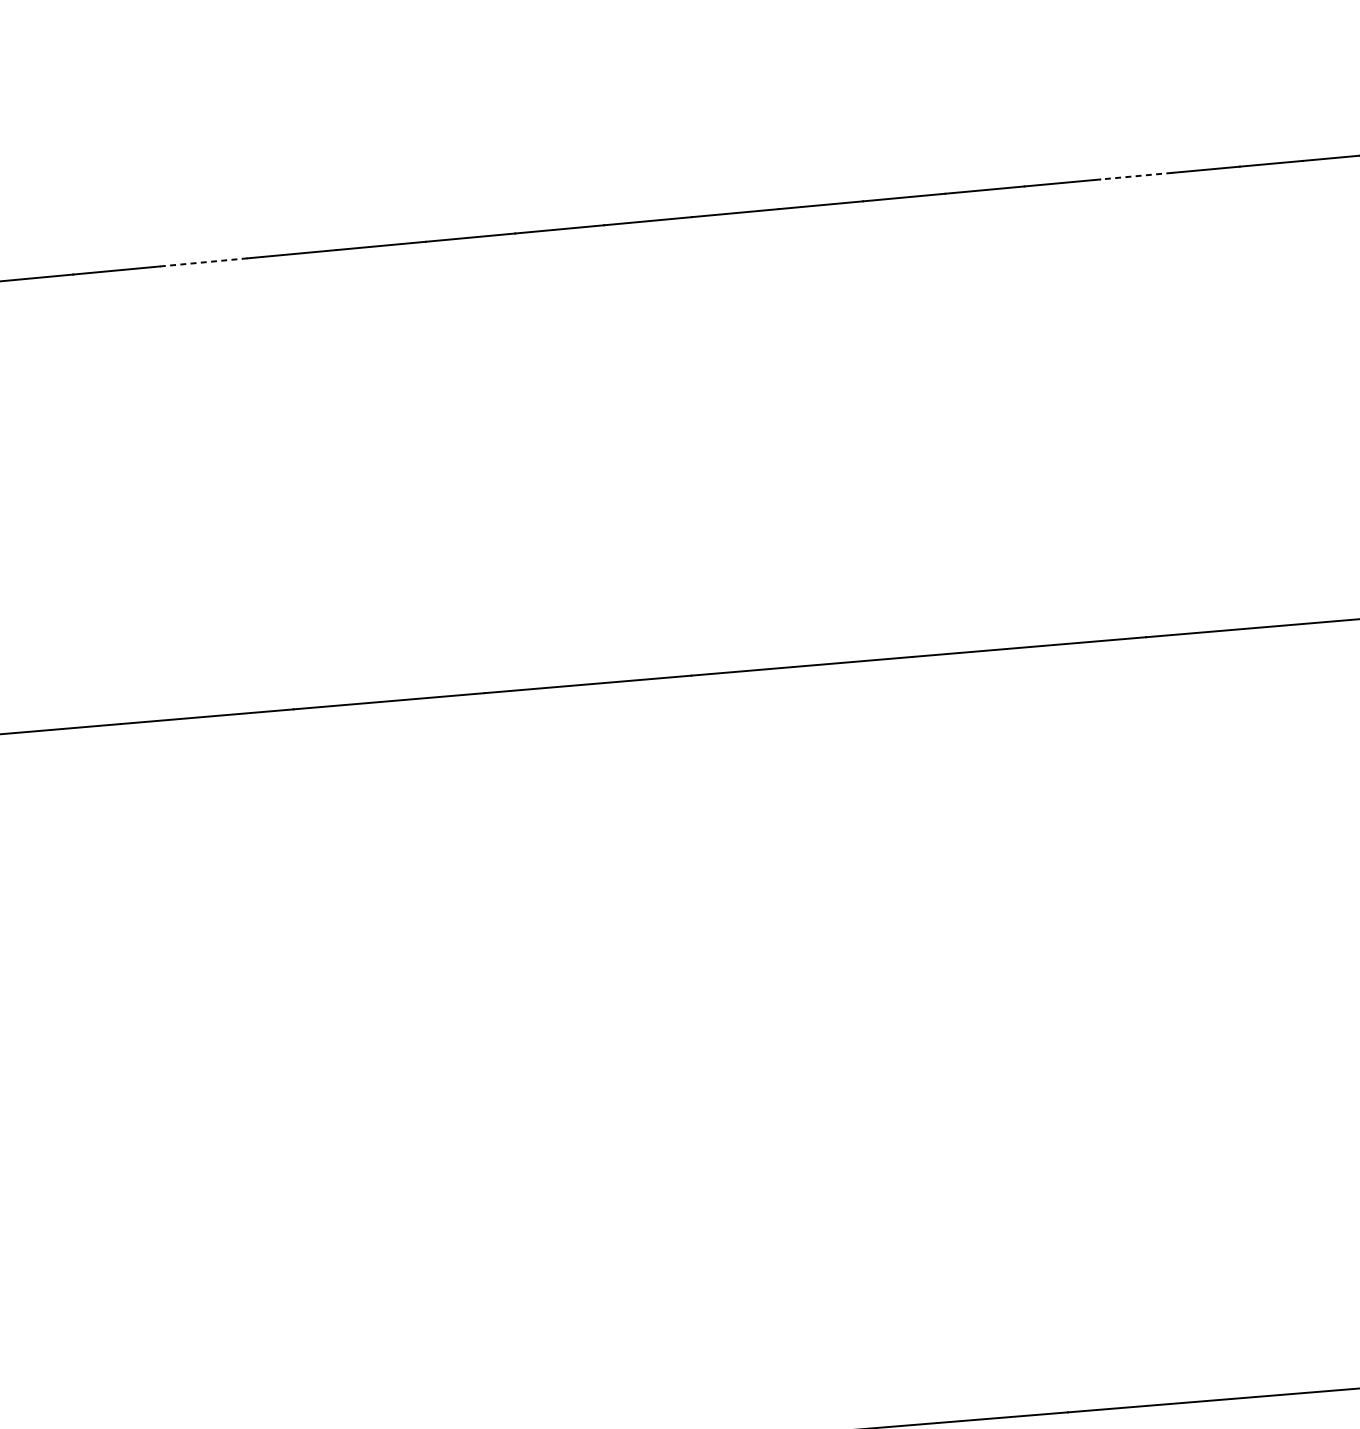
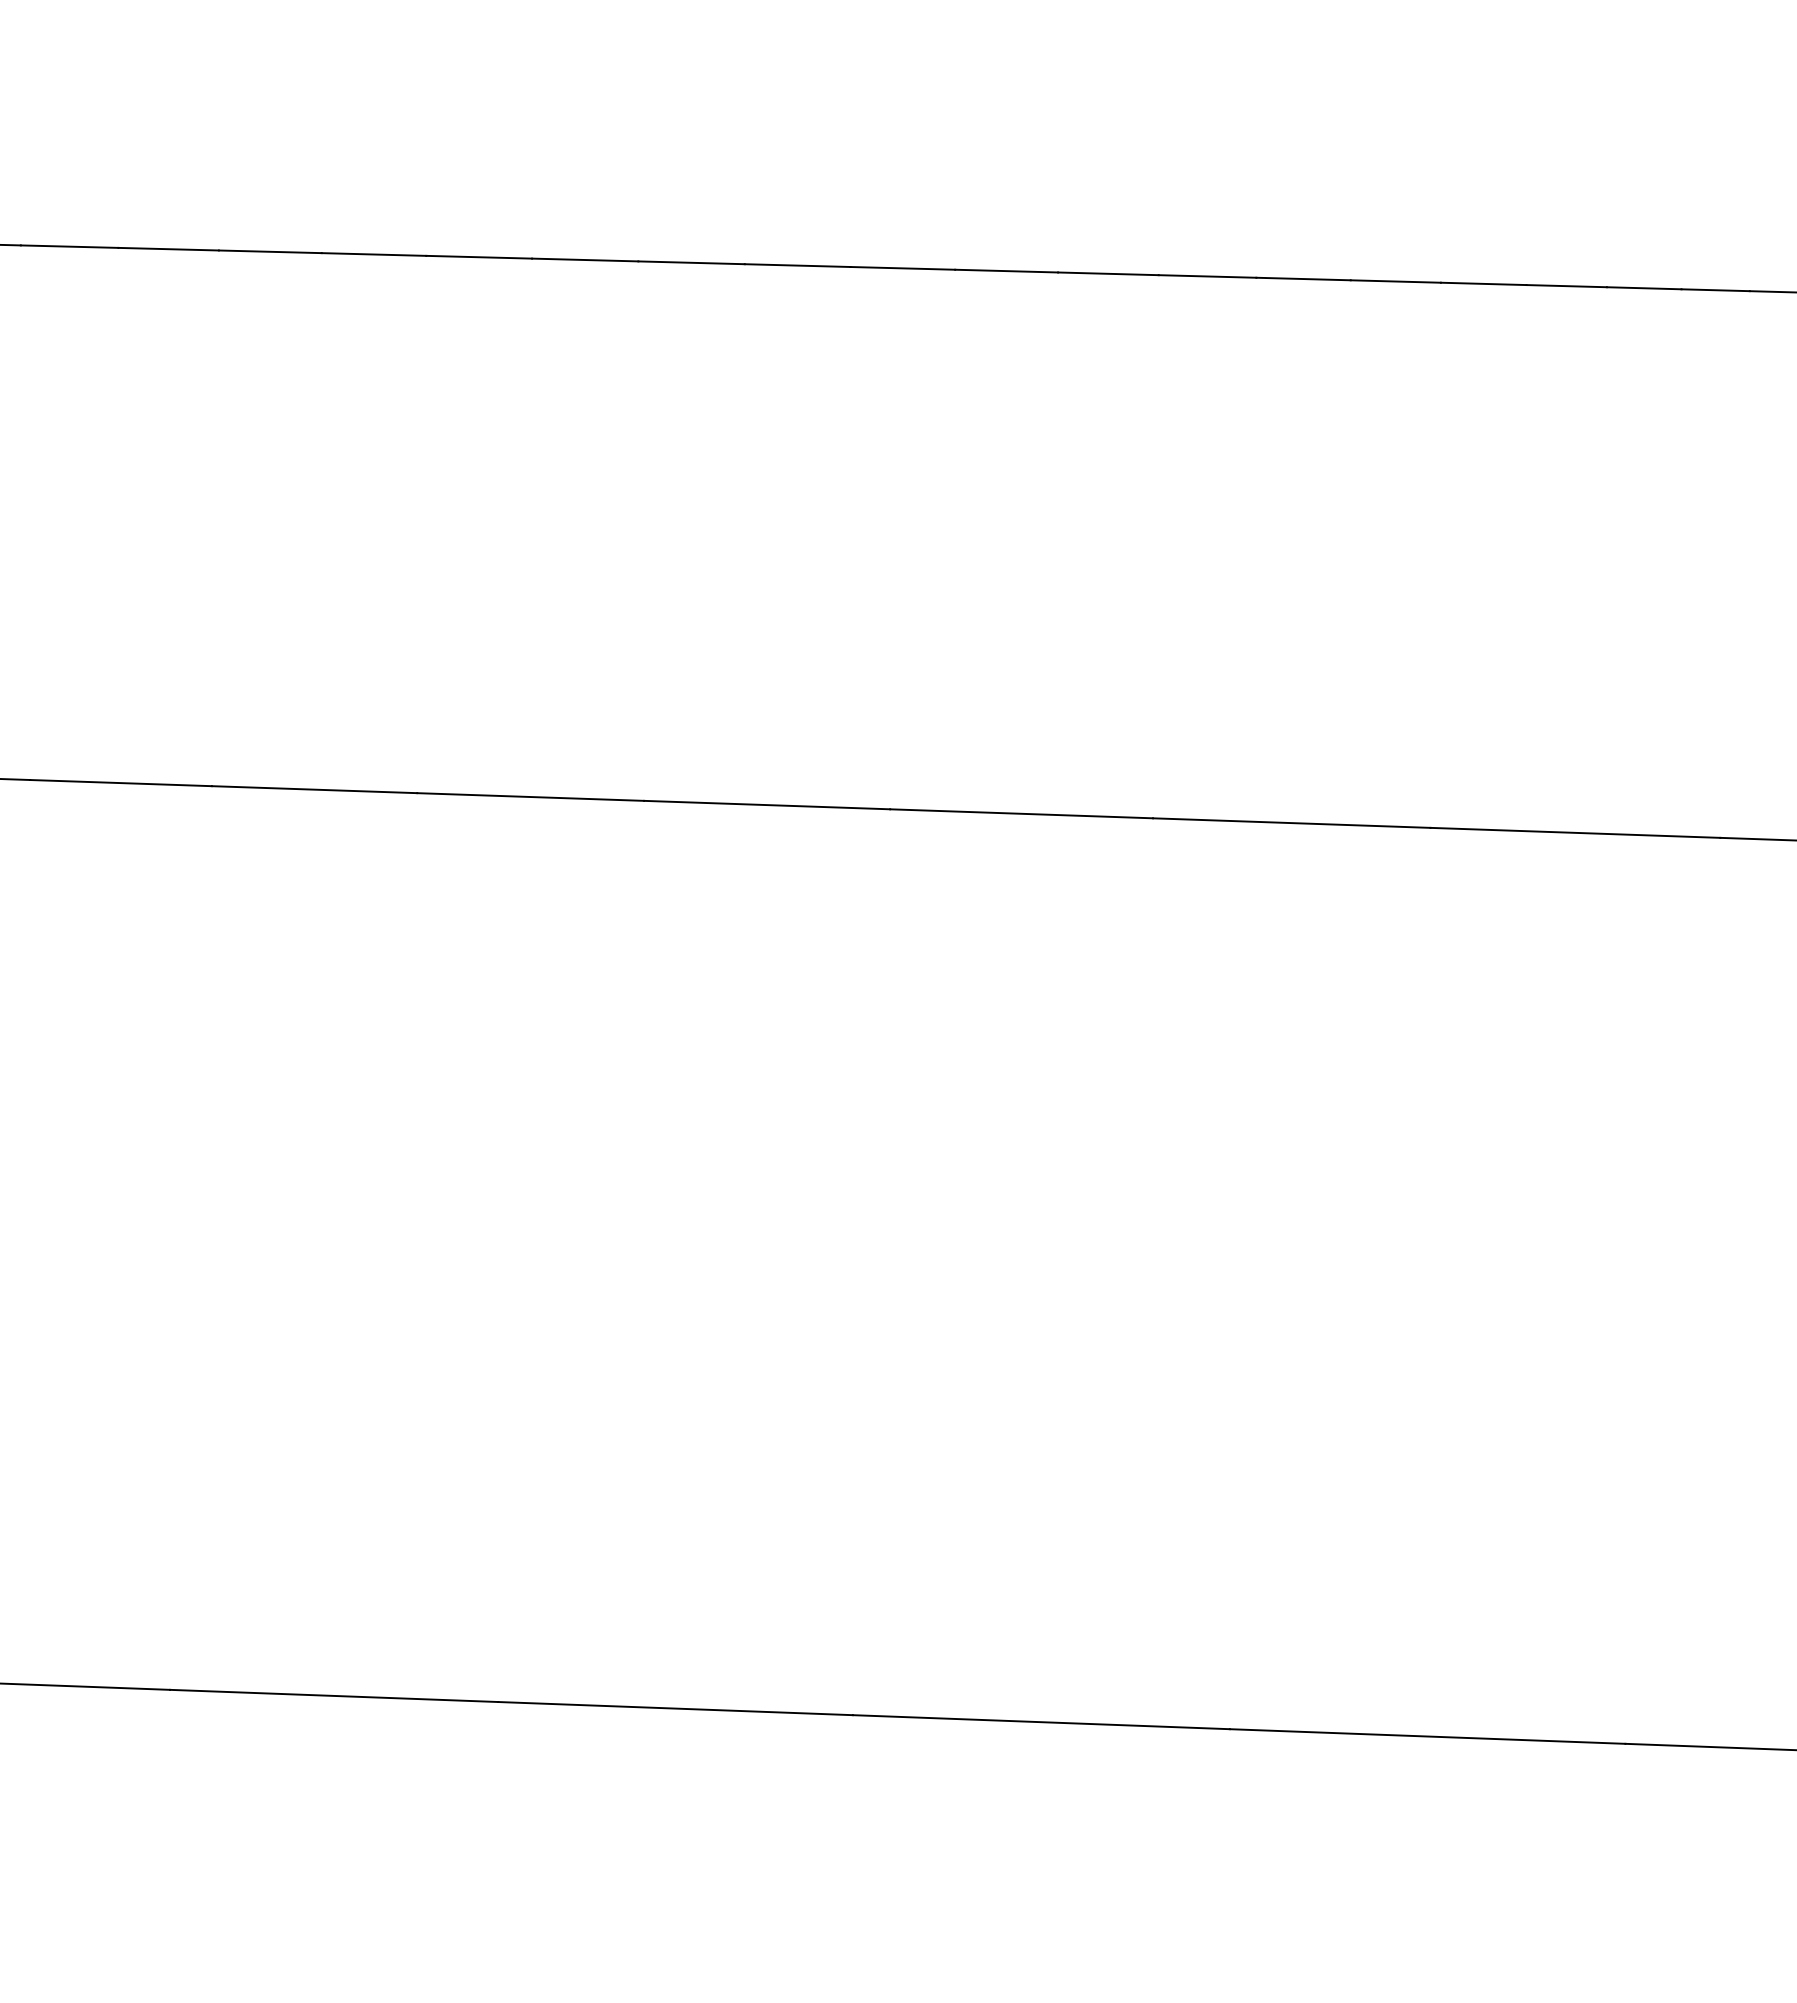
line: (1136, 175) -> (1483, 283), dashed -> solid
line: (203, 262) -> (373, 254), dashed -> solid

